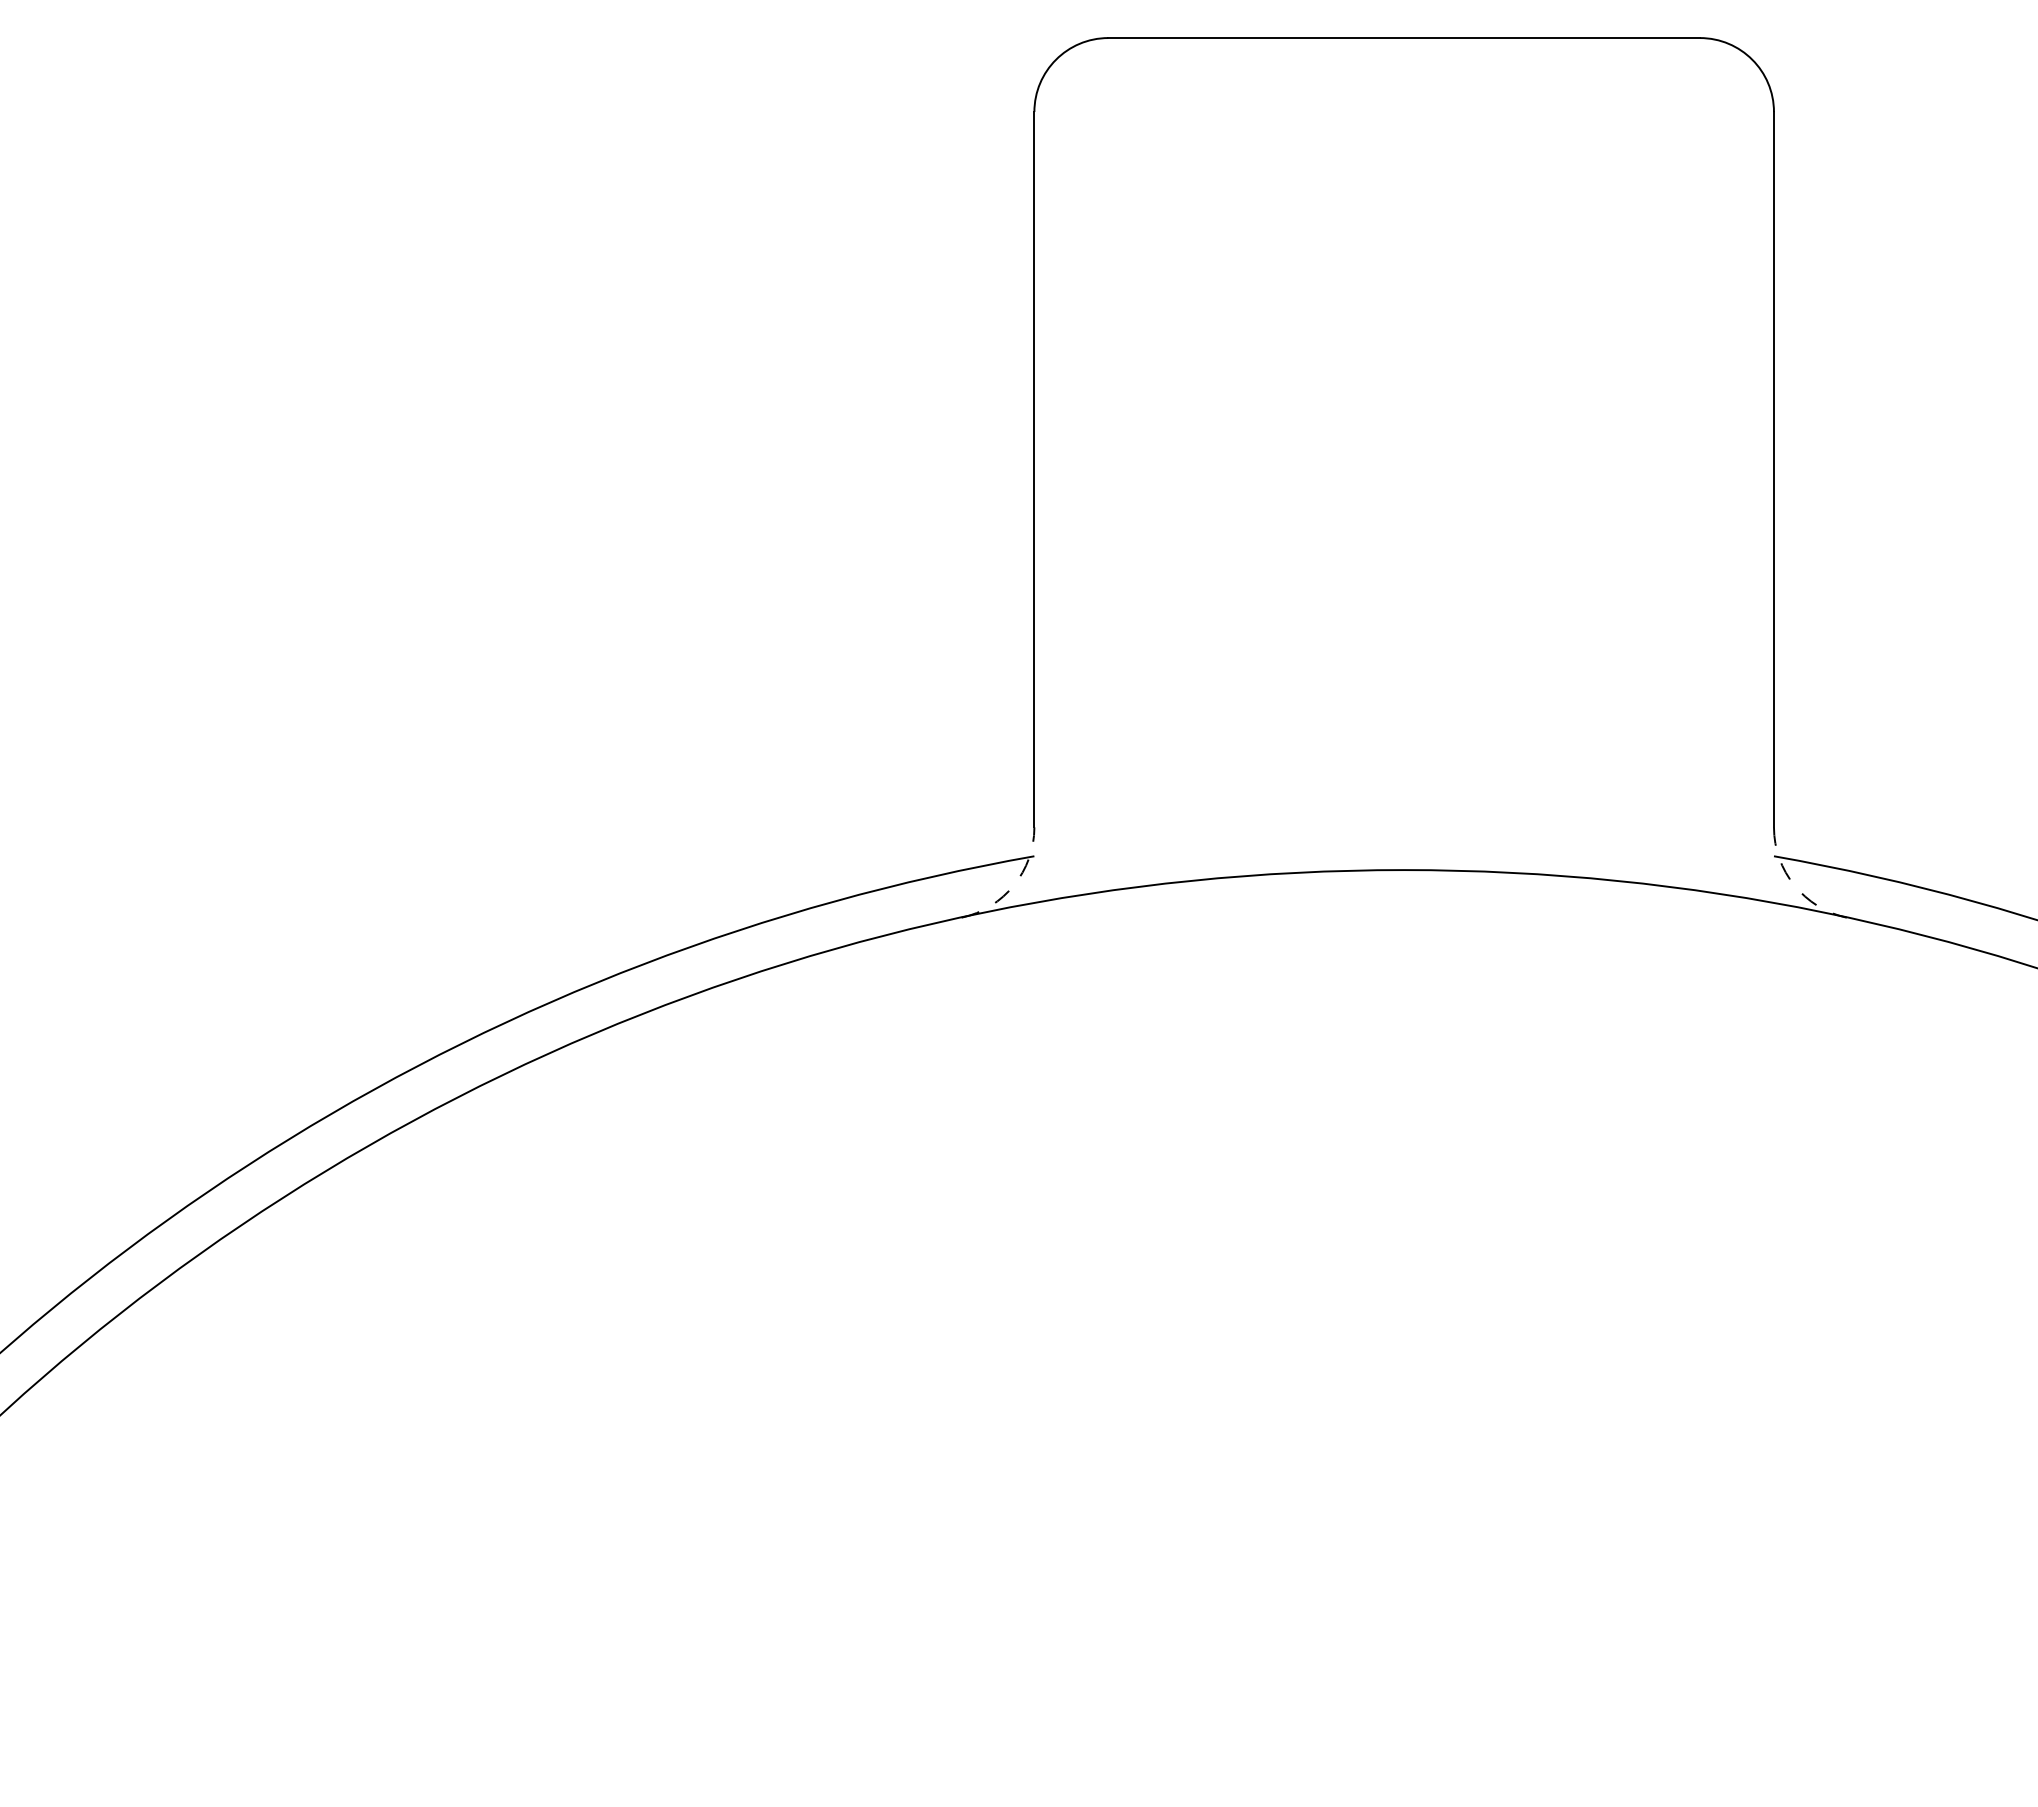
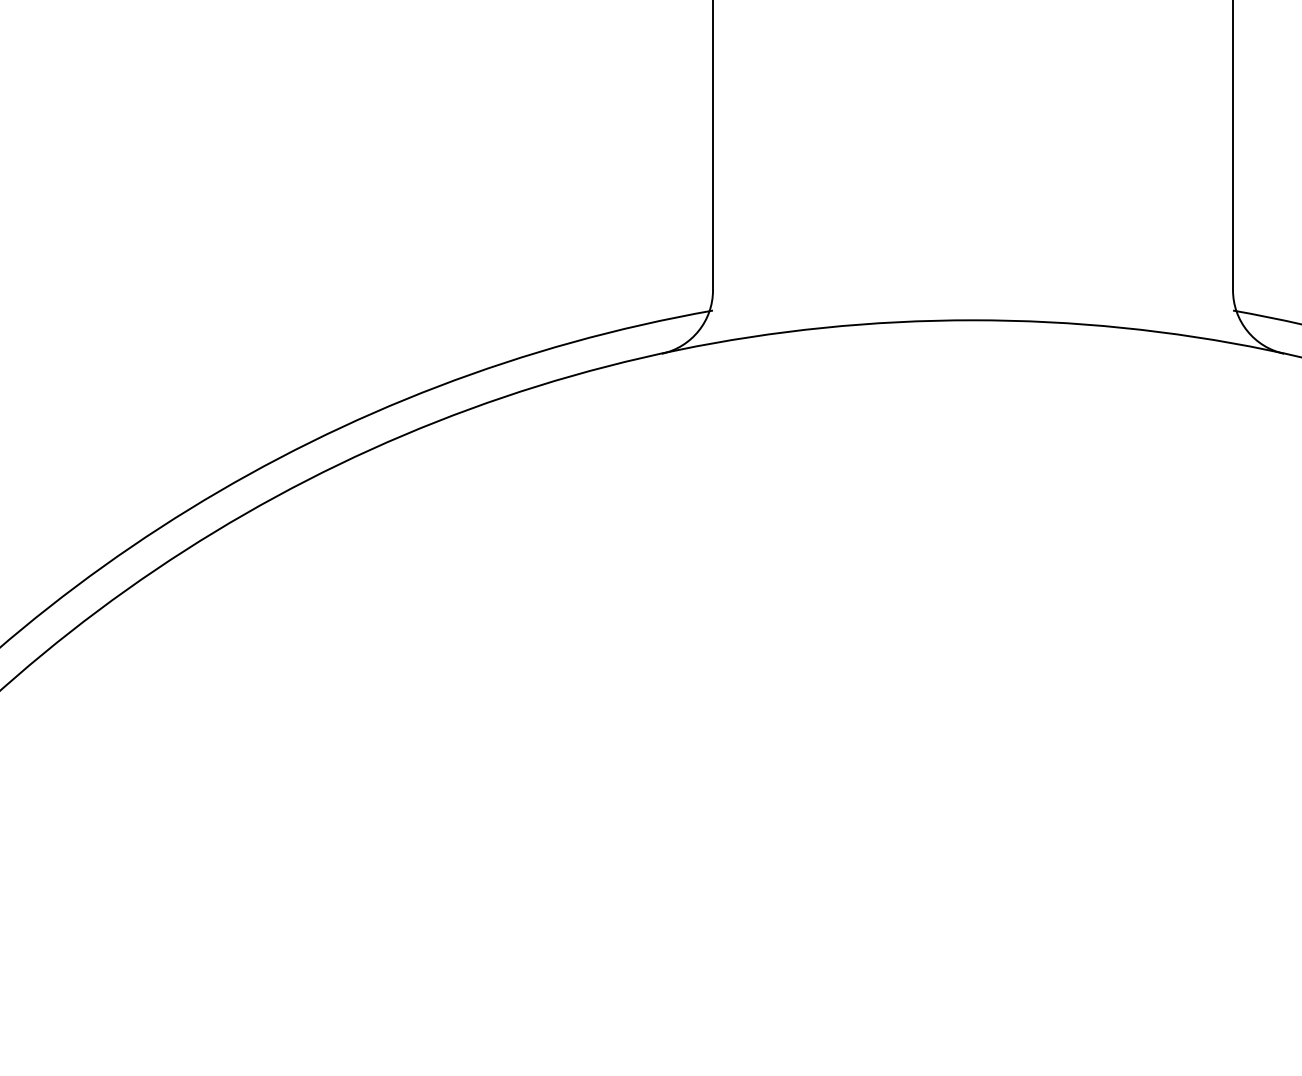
arc: (1013, 885) -> (698, 331), dashed -> solid
arc: (1794, 885) -> (1247, 331), dashed -> solid

